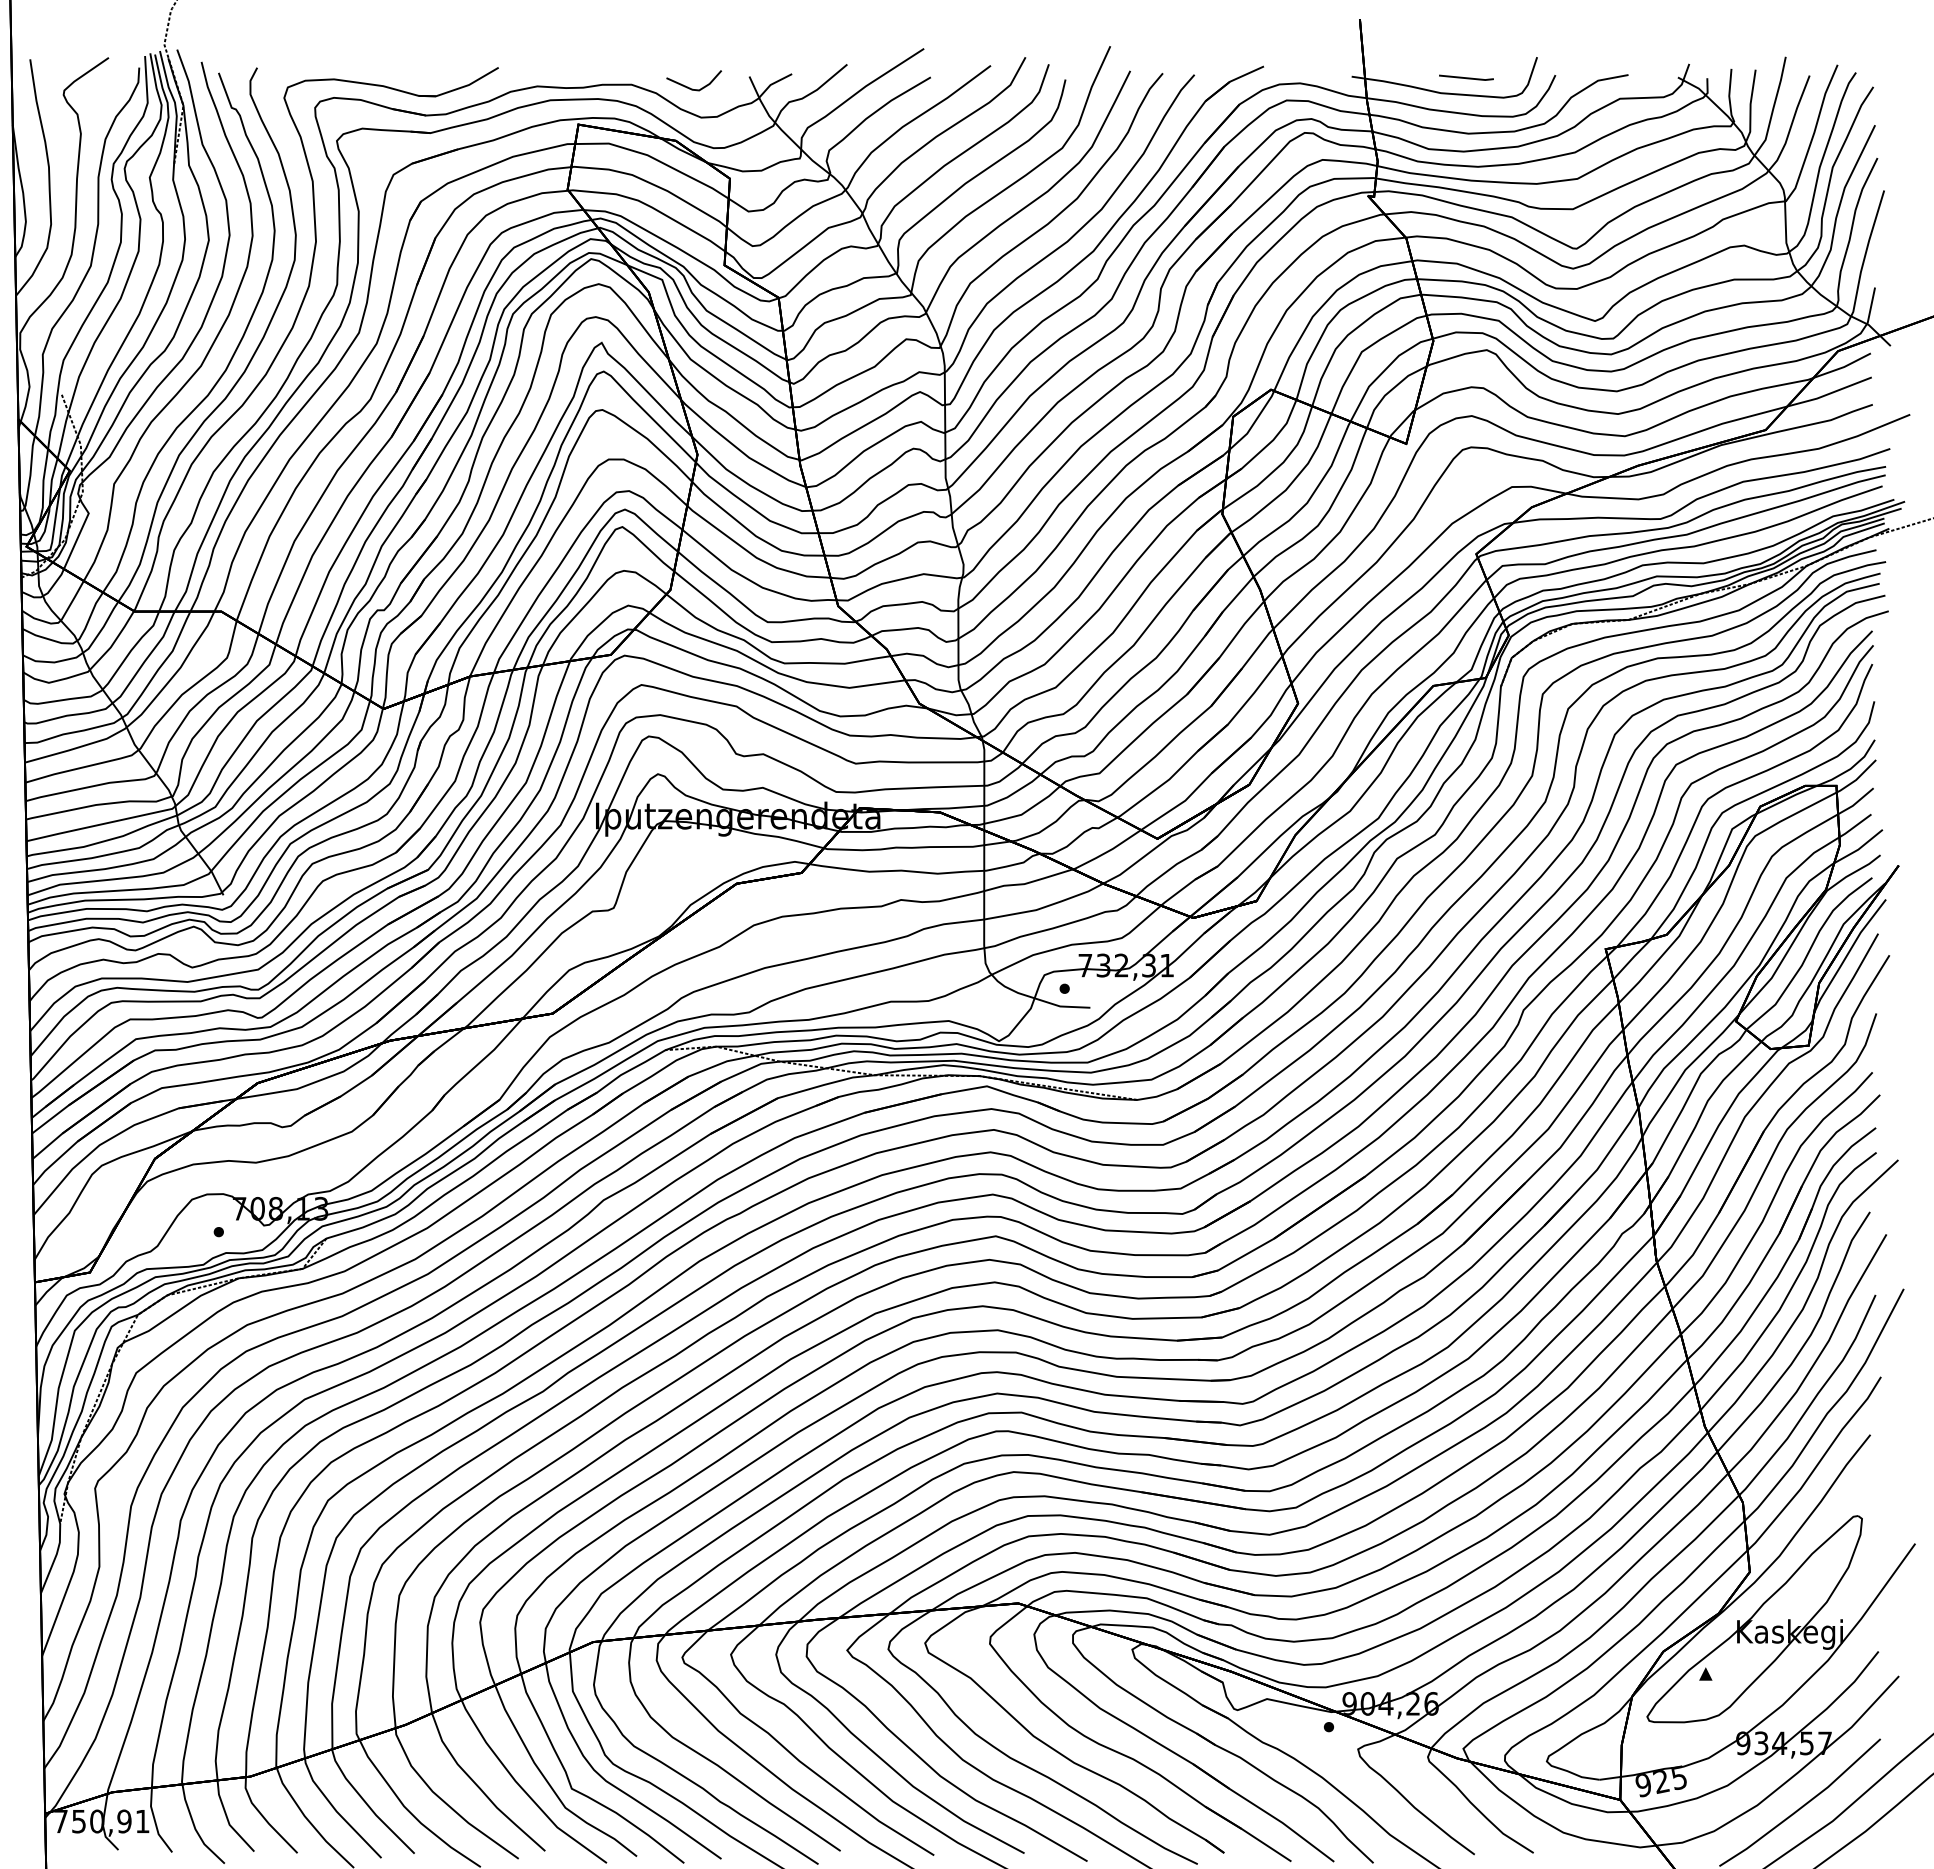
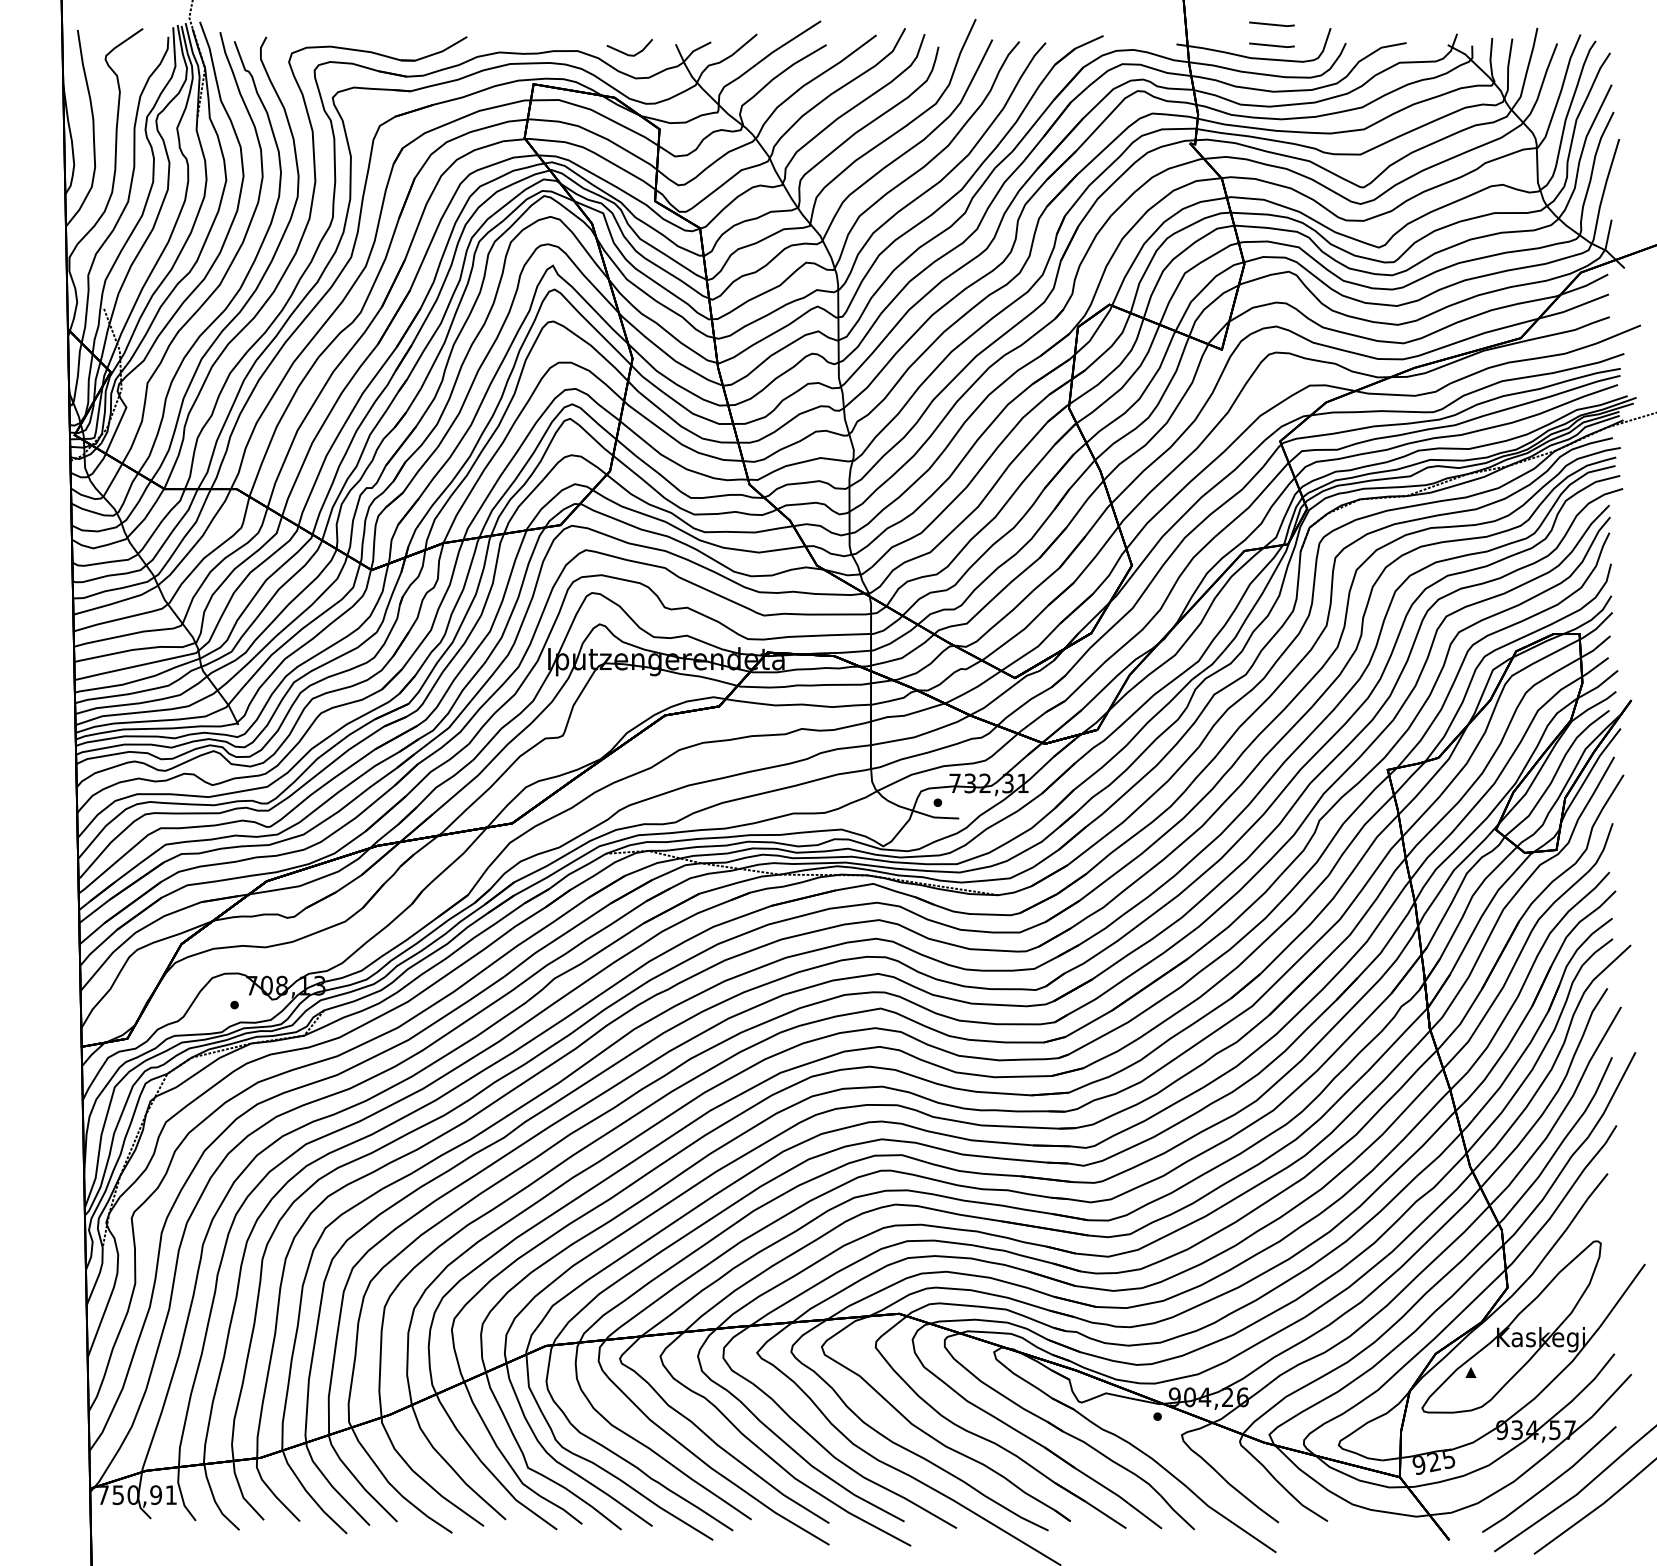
line: (1465, 51) -> (1271, 23), added

